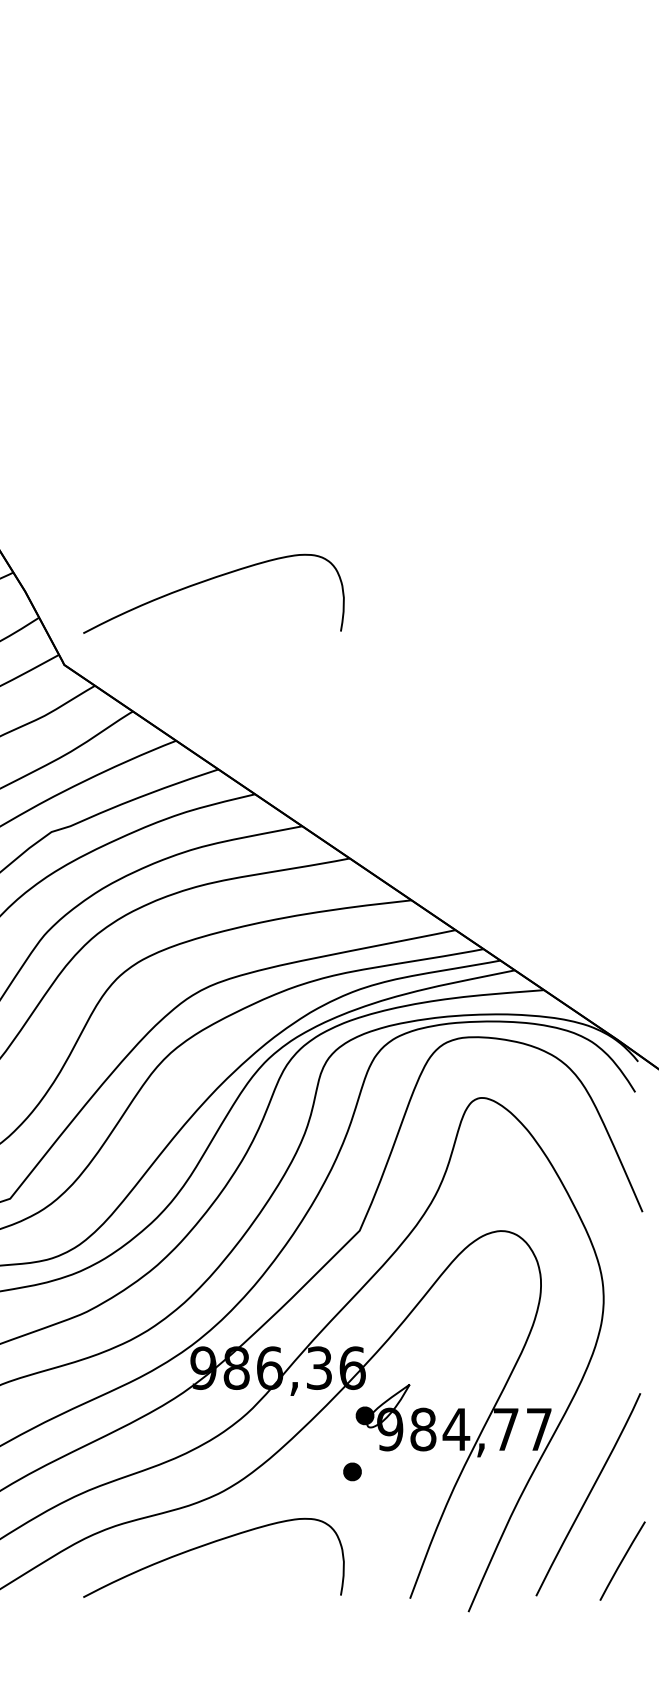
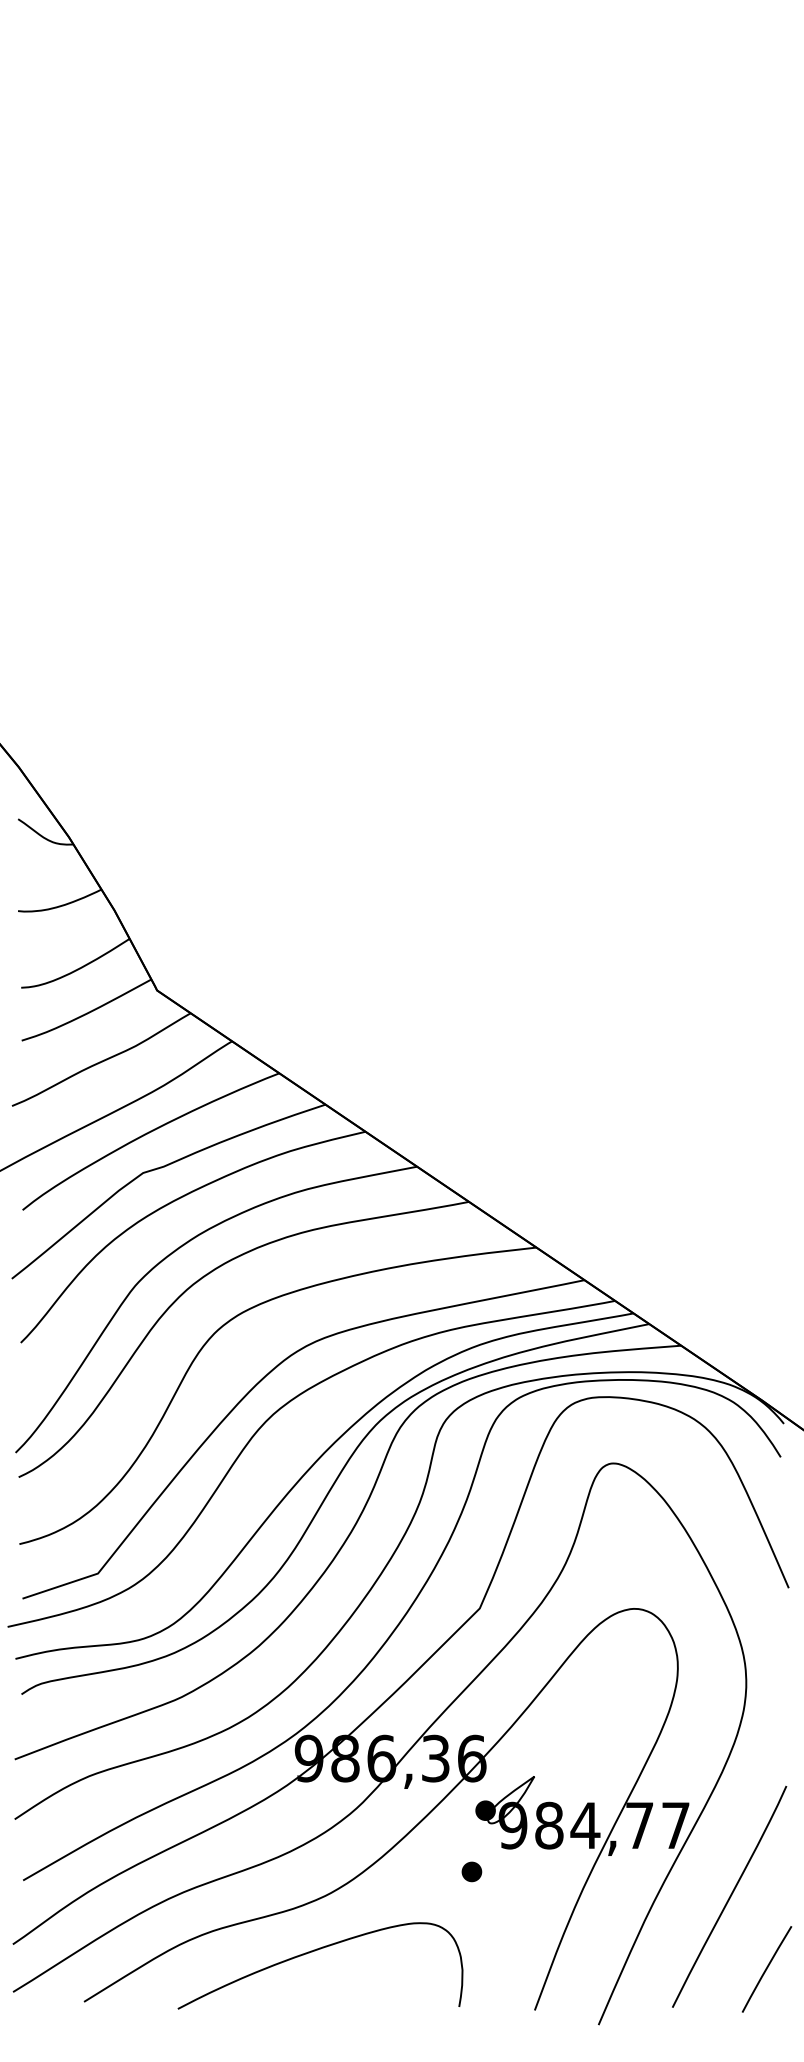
curve: (209, 580) -> (315, 898), removed

